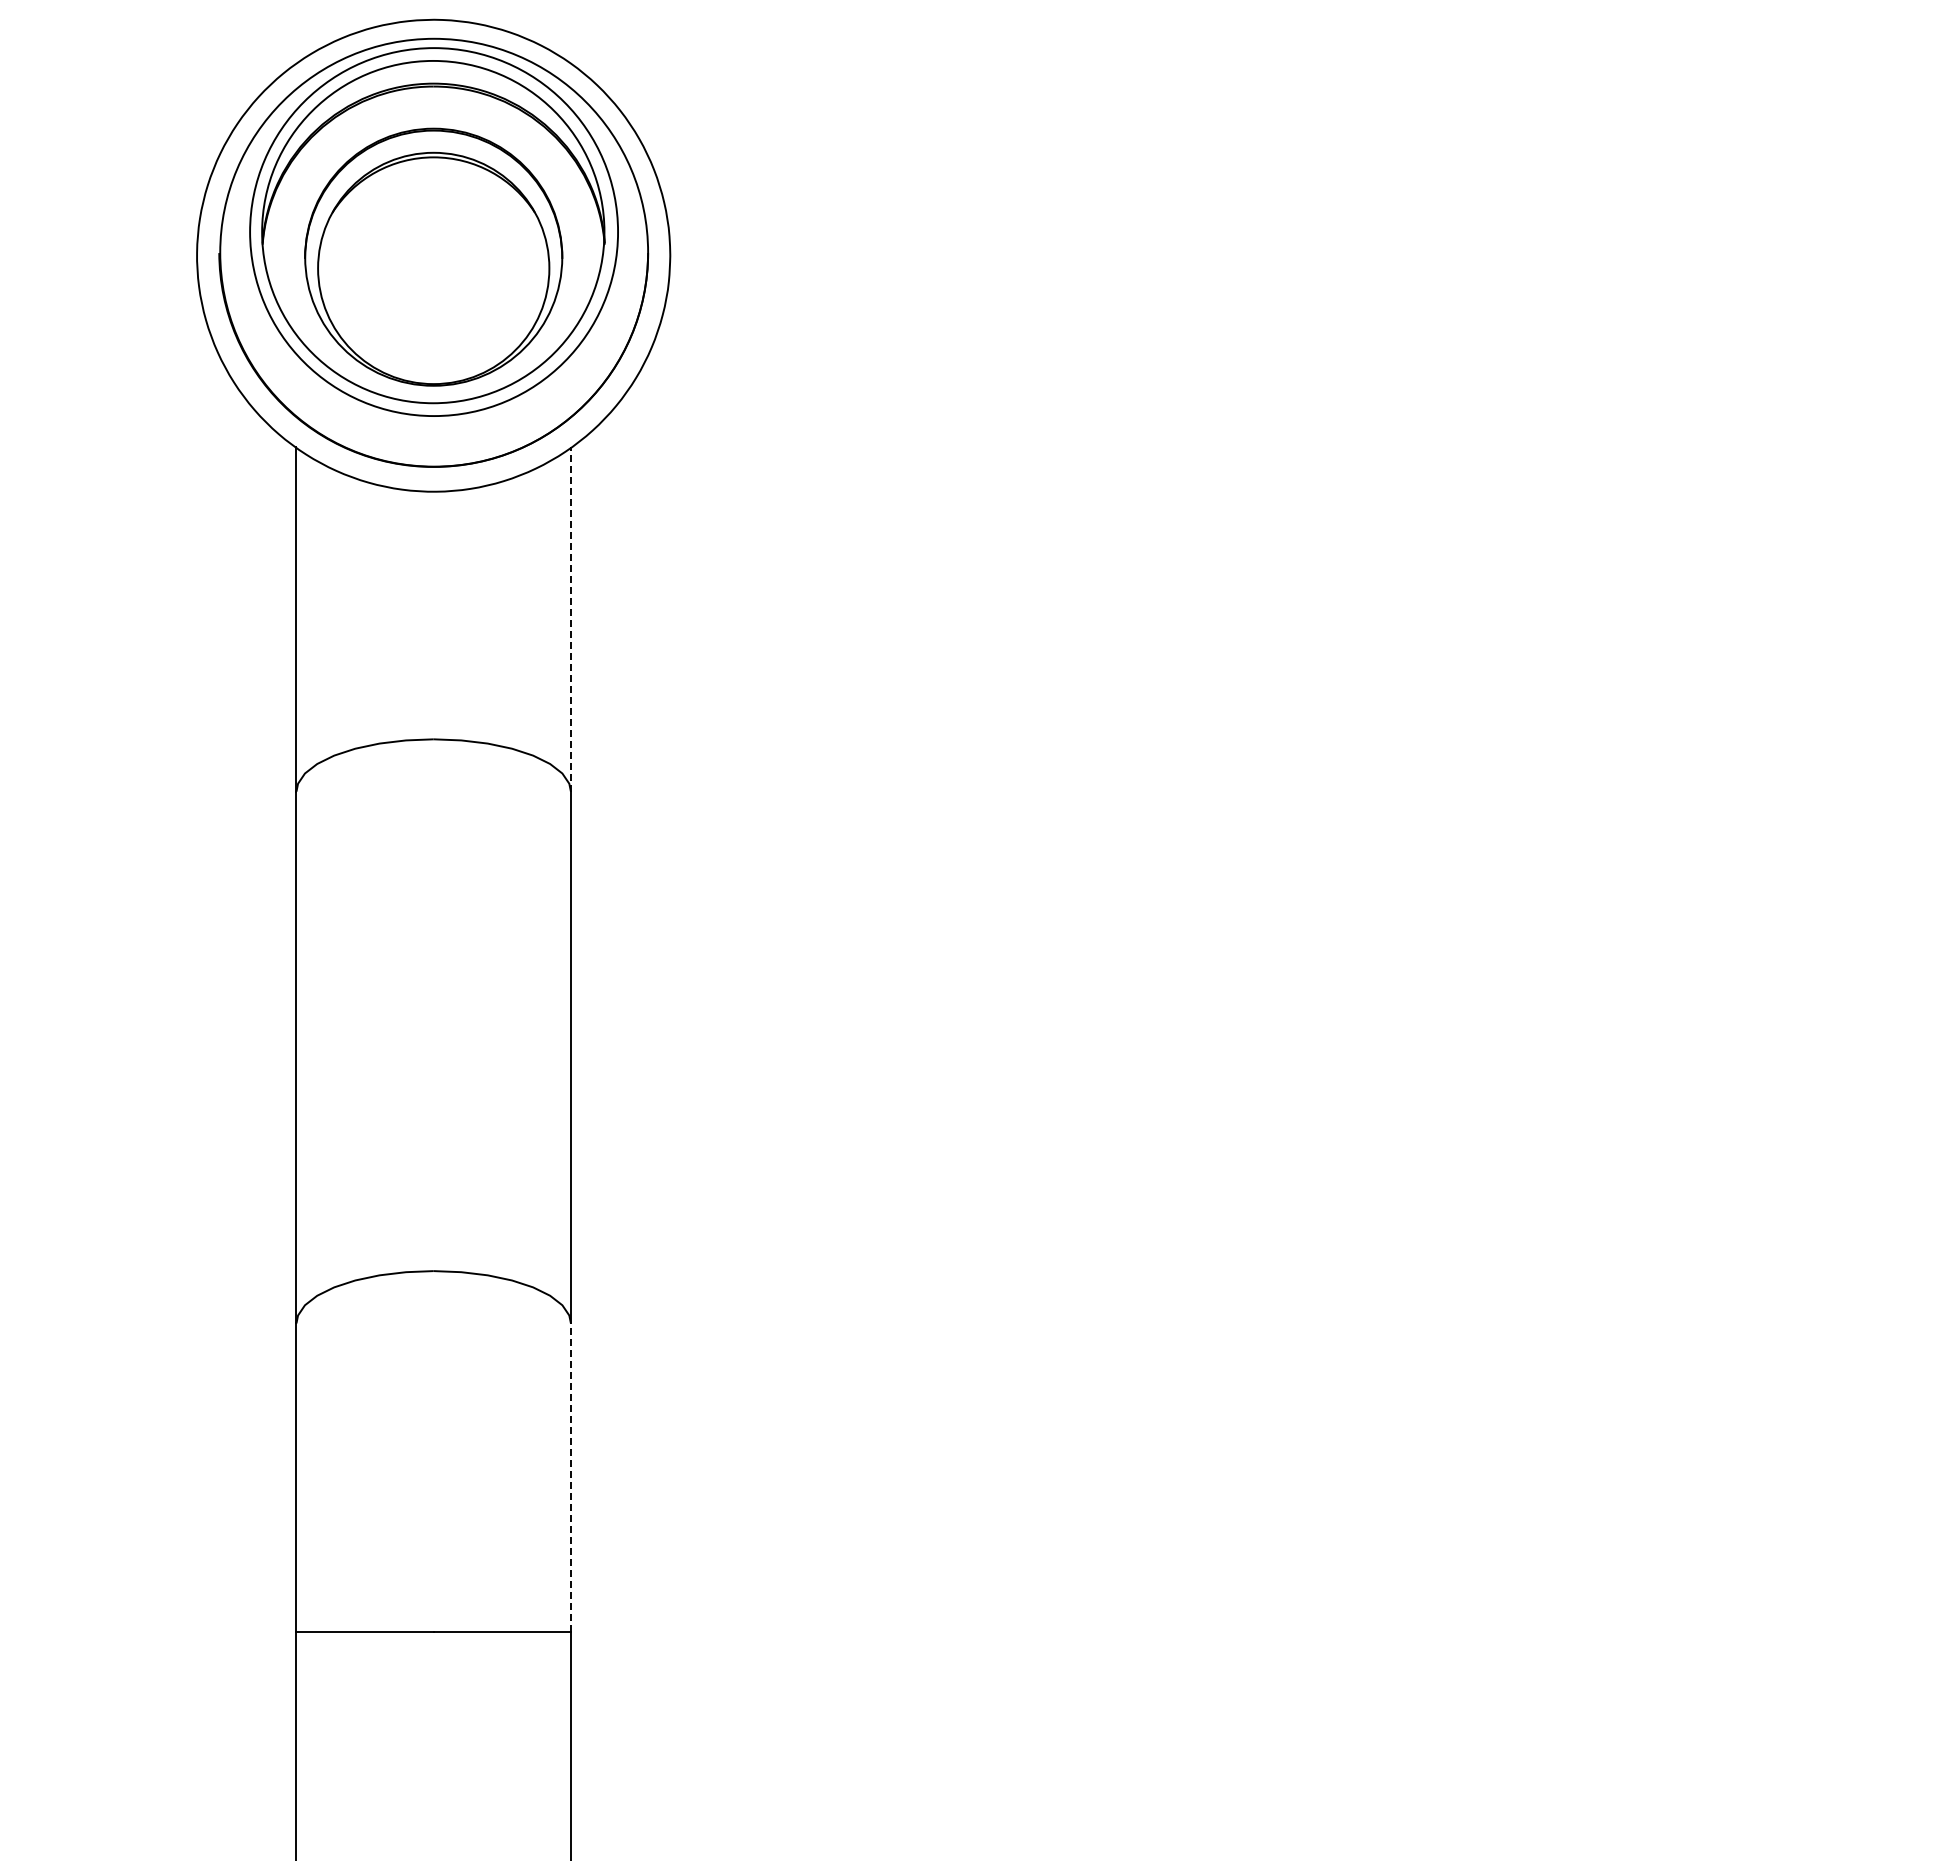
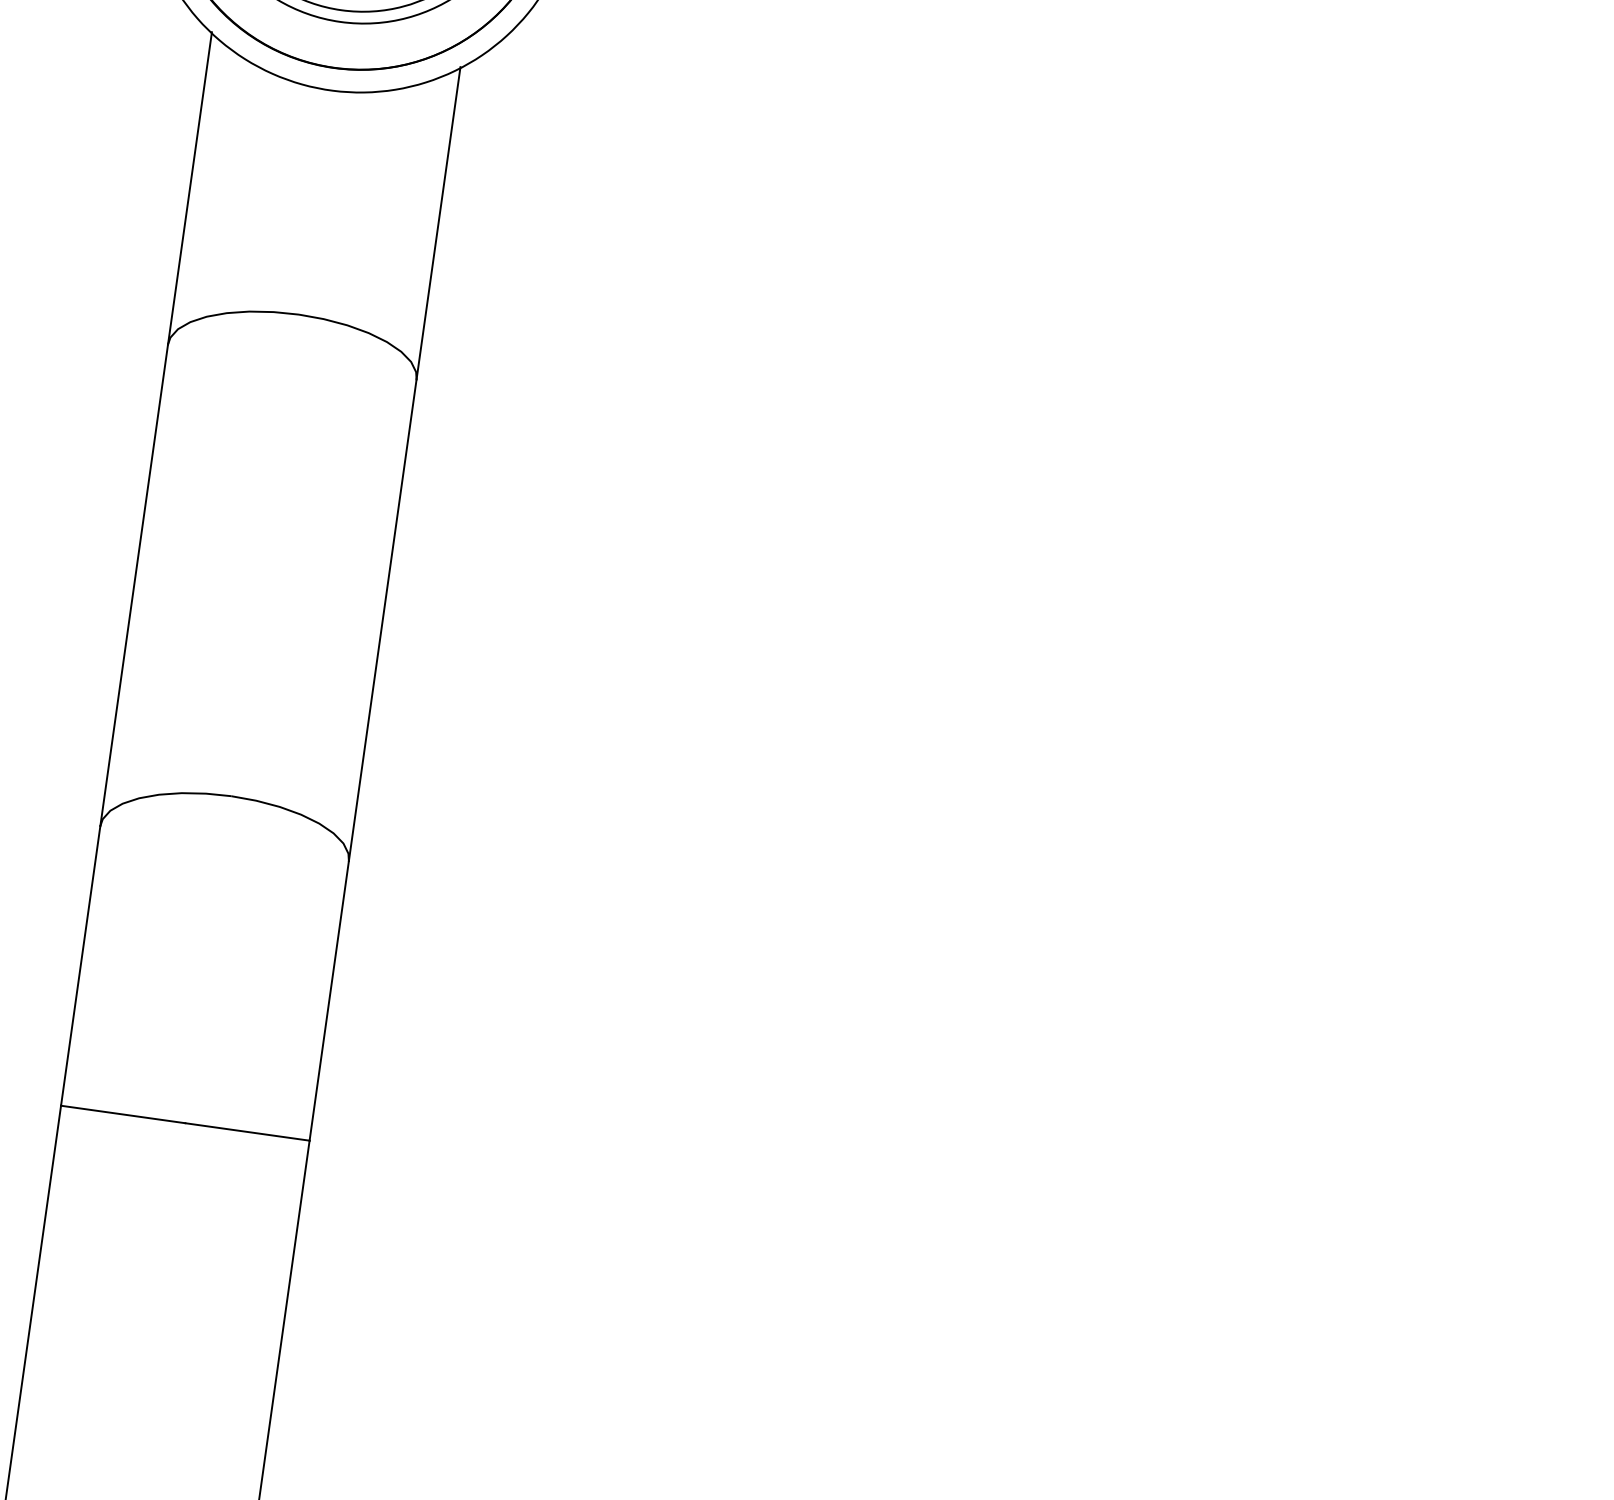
line: (570, 618) -> (438, 222), dashed -> solid
line: (570, 1477) -> (328, 1000), dashed -> solid

